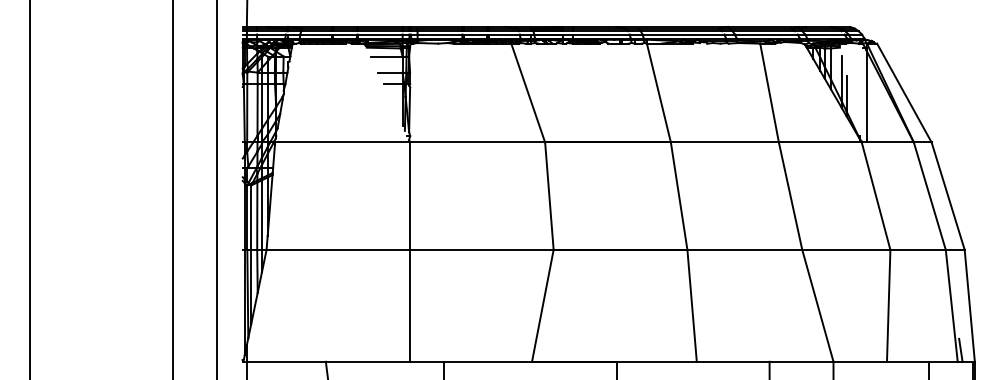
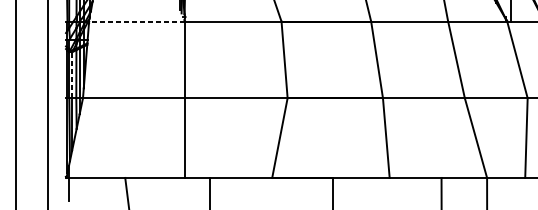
line: (342, 142) -> (137, 21), solid -> dashed
line: (251, 217) -> (72, 75), solid -> dashed

